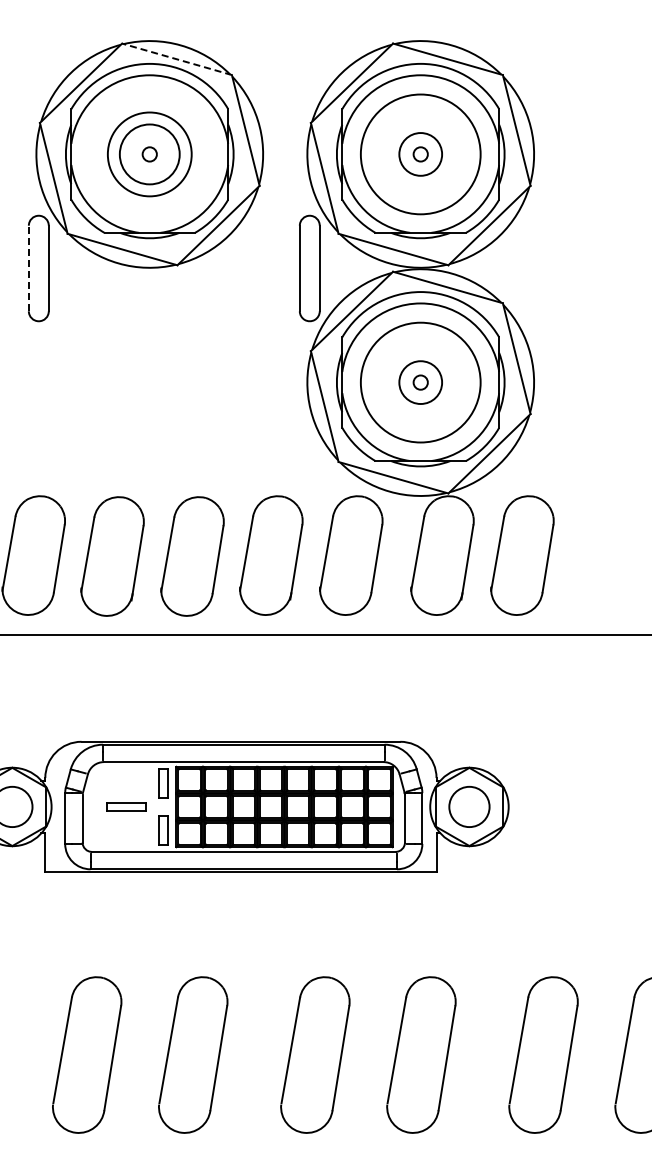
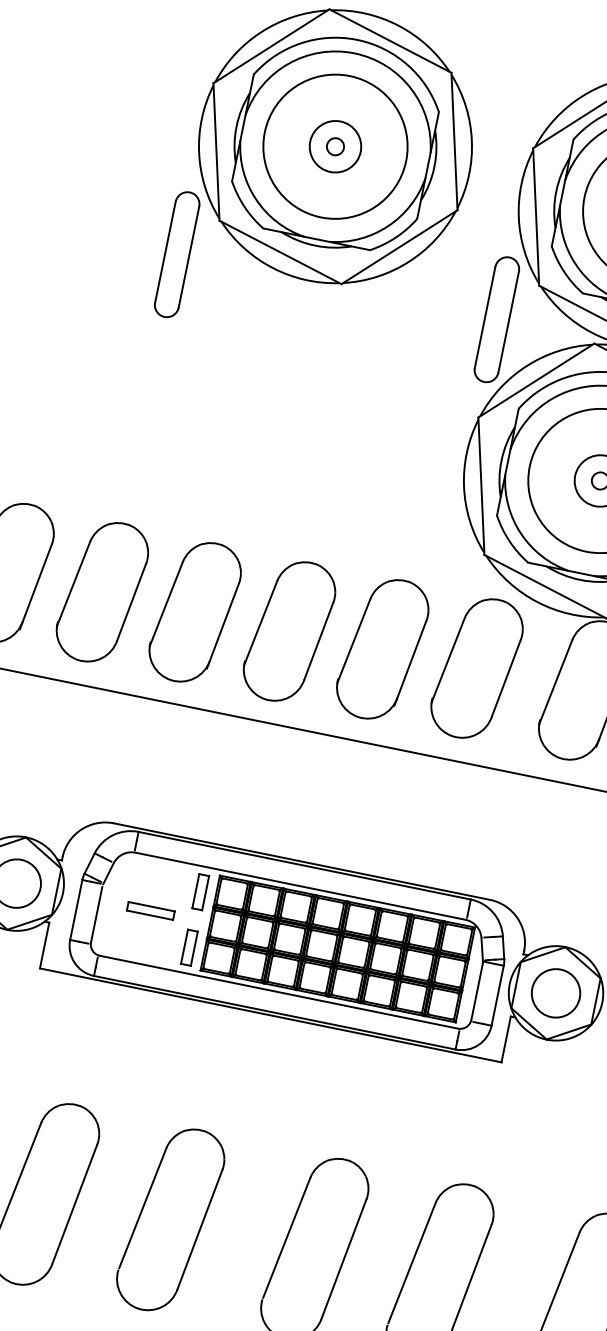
line: (176, 59) -> (389, 41), dashed -> solid
circle: (149, 154) -> (335, 146), size x0.71
circle: (149, 154) -> (335, 146), size x1.43
line: (28, 268) -> (165, 252), dashed -> solid

